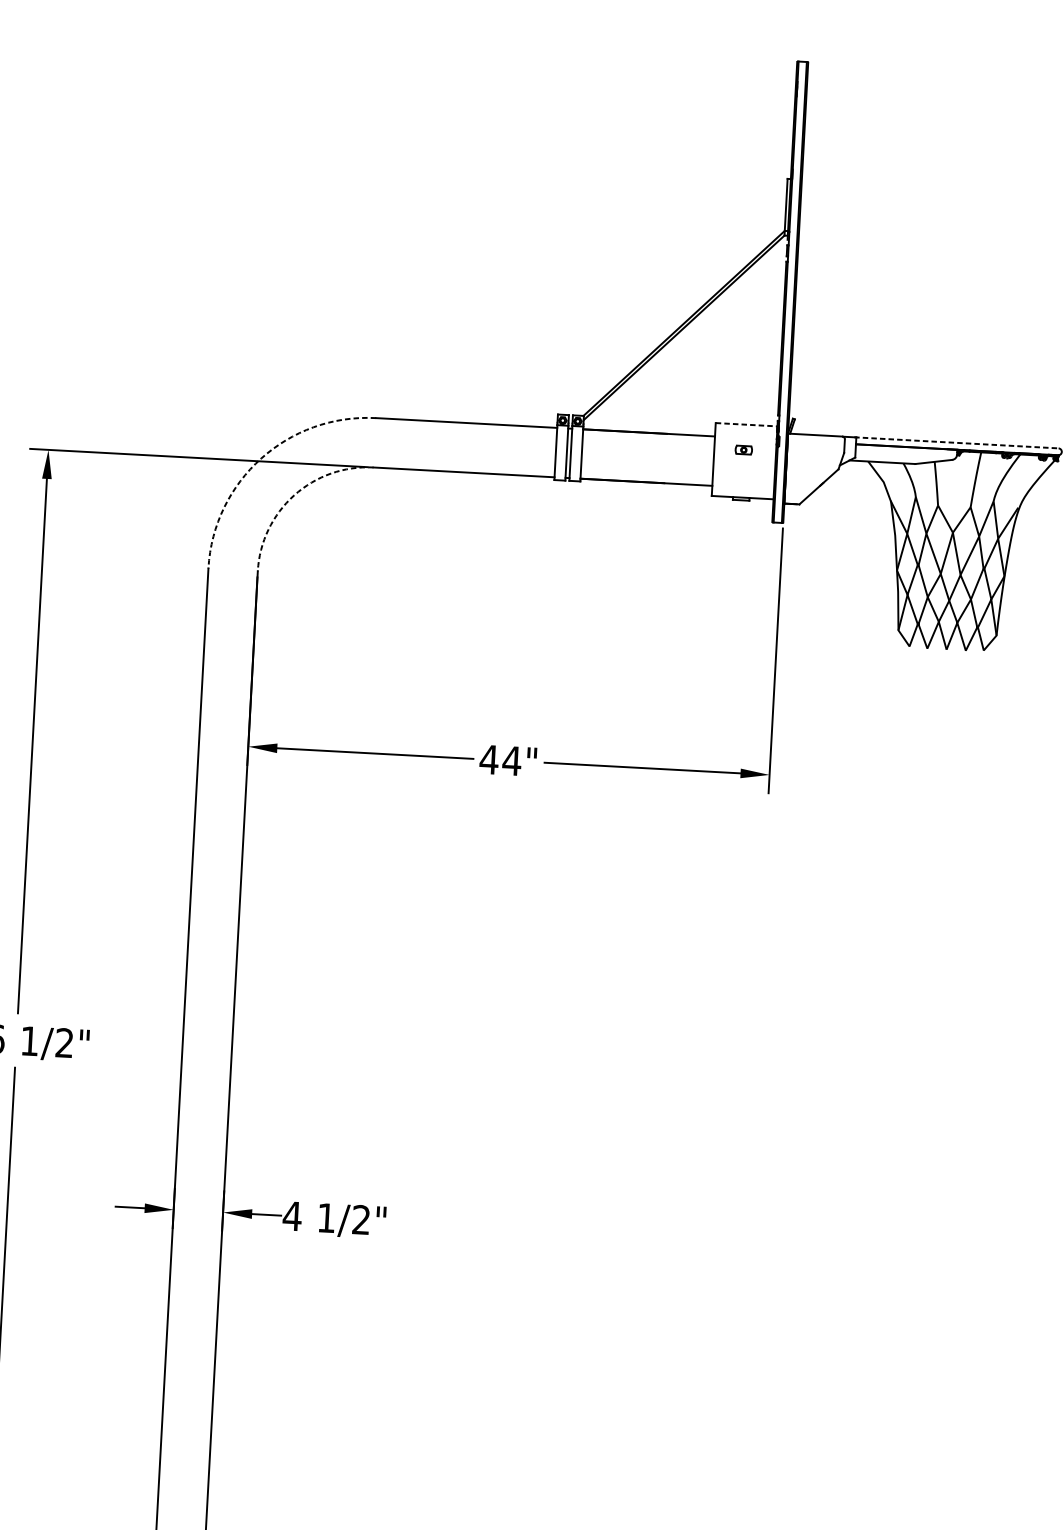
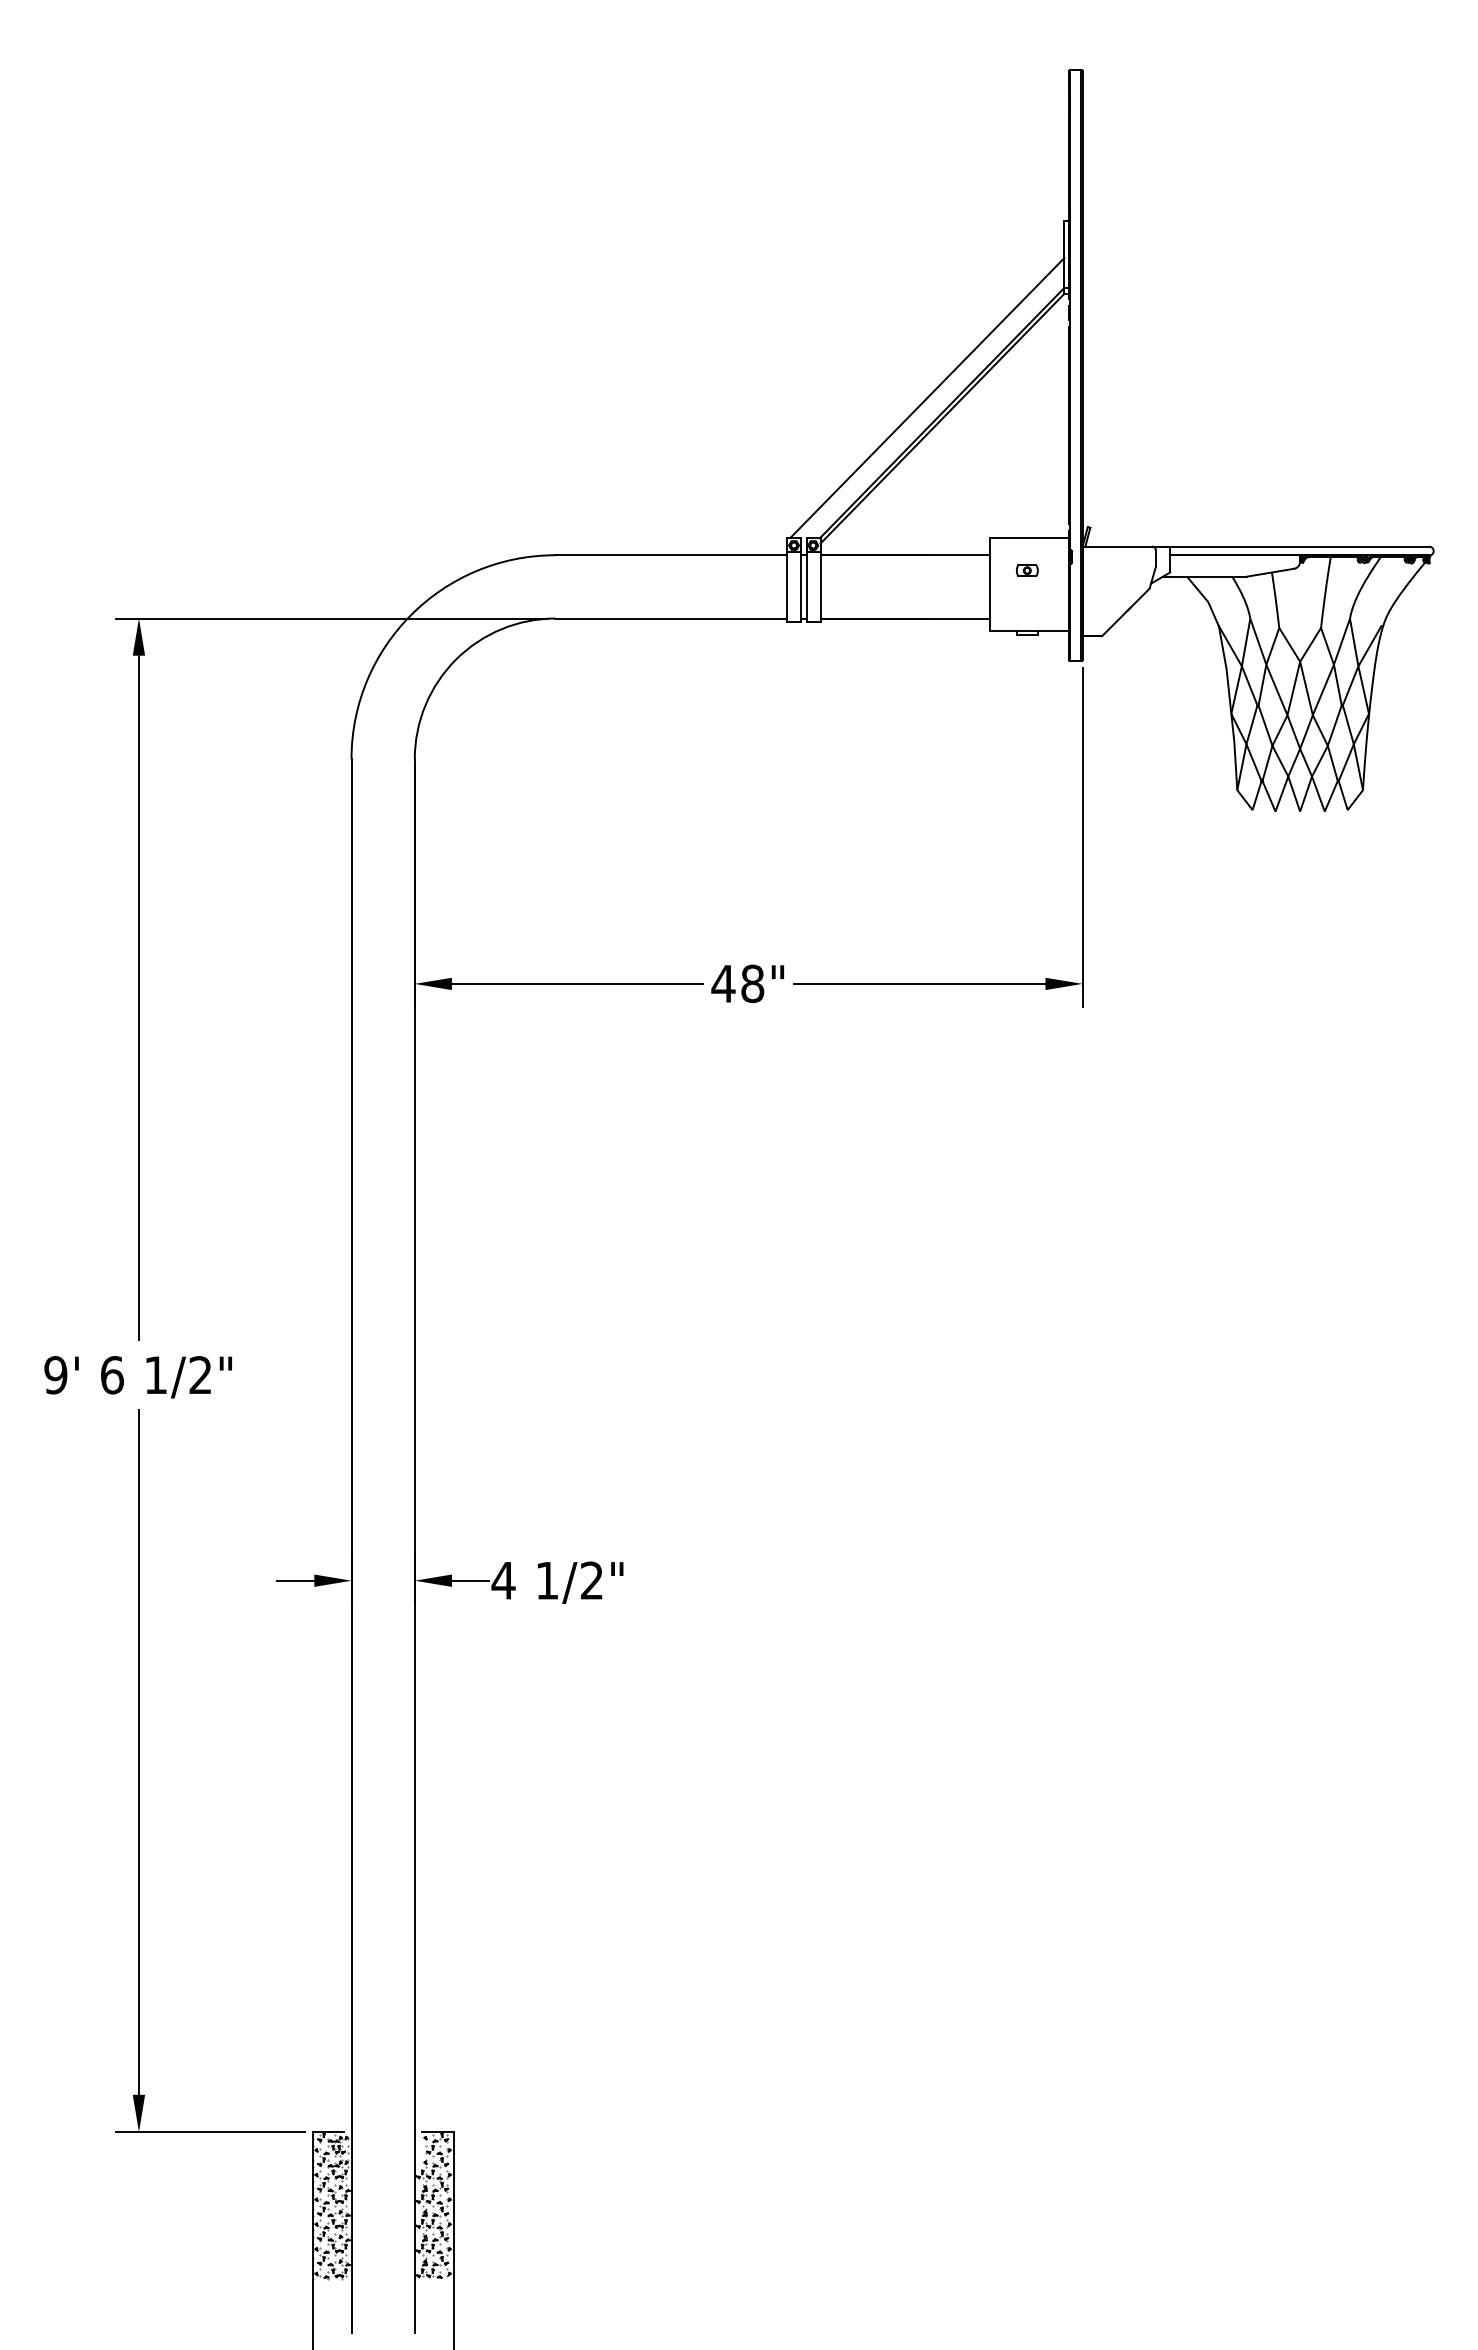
line: (673, 310) -> (927, 397), added
line: (747, 425) -> (1030, 538), dashed -> solid
line: (956, 442) -> (1298, 546), dashed -> solid
arc: (261, 458) -> (411, 614), dashed -> solid
arc: (293, 495) -> (455, 659), dashed -> solid
text: (511, 760) -> (752, 983), 44" -> 48"

